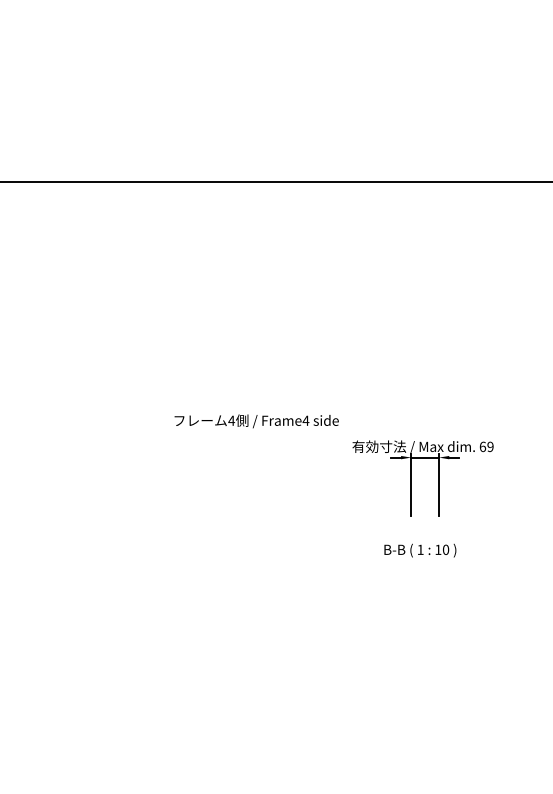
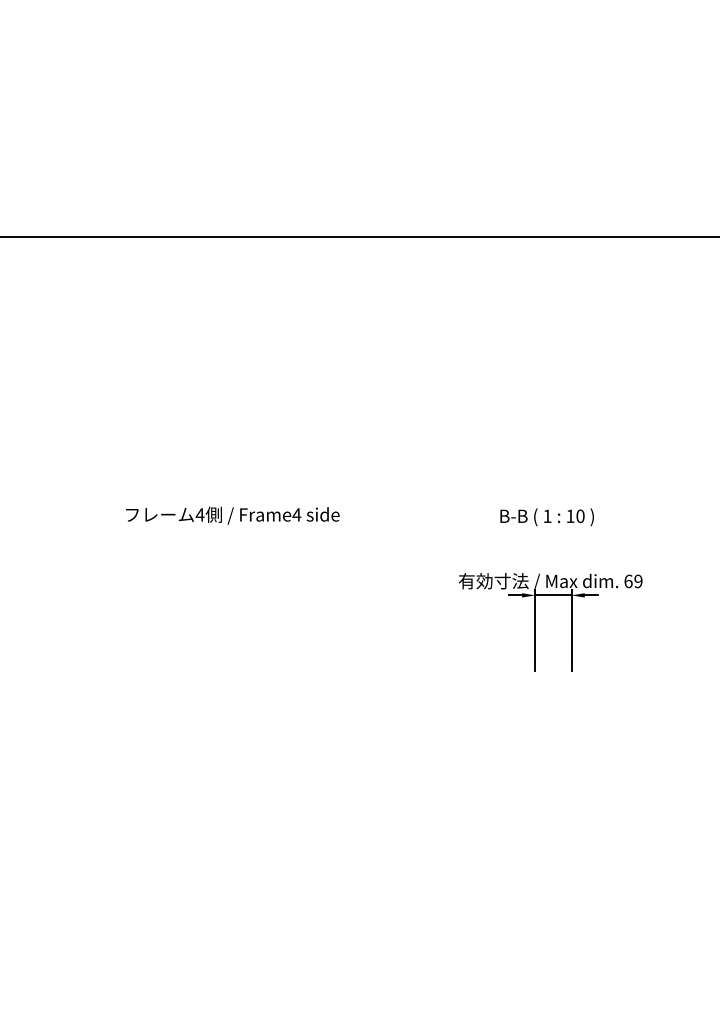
text: (256, 421) -> (232, 515), moved
text: (420, 550) -> (547, 517), moved

